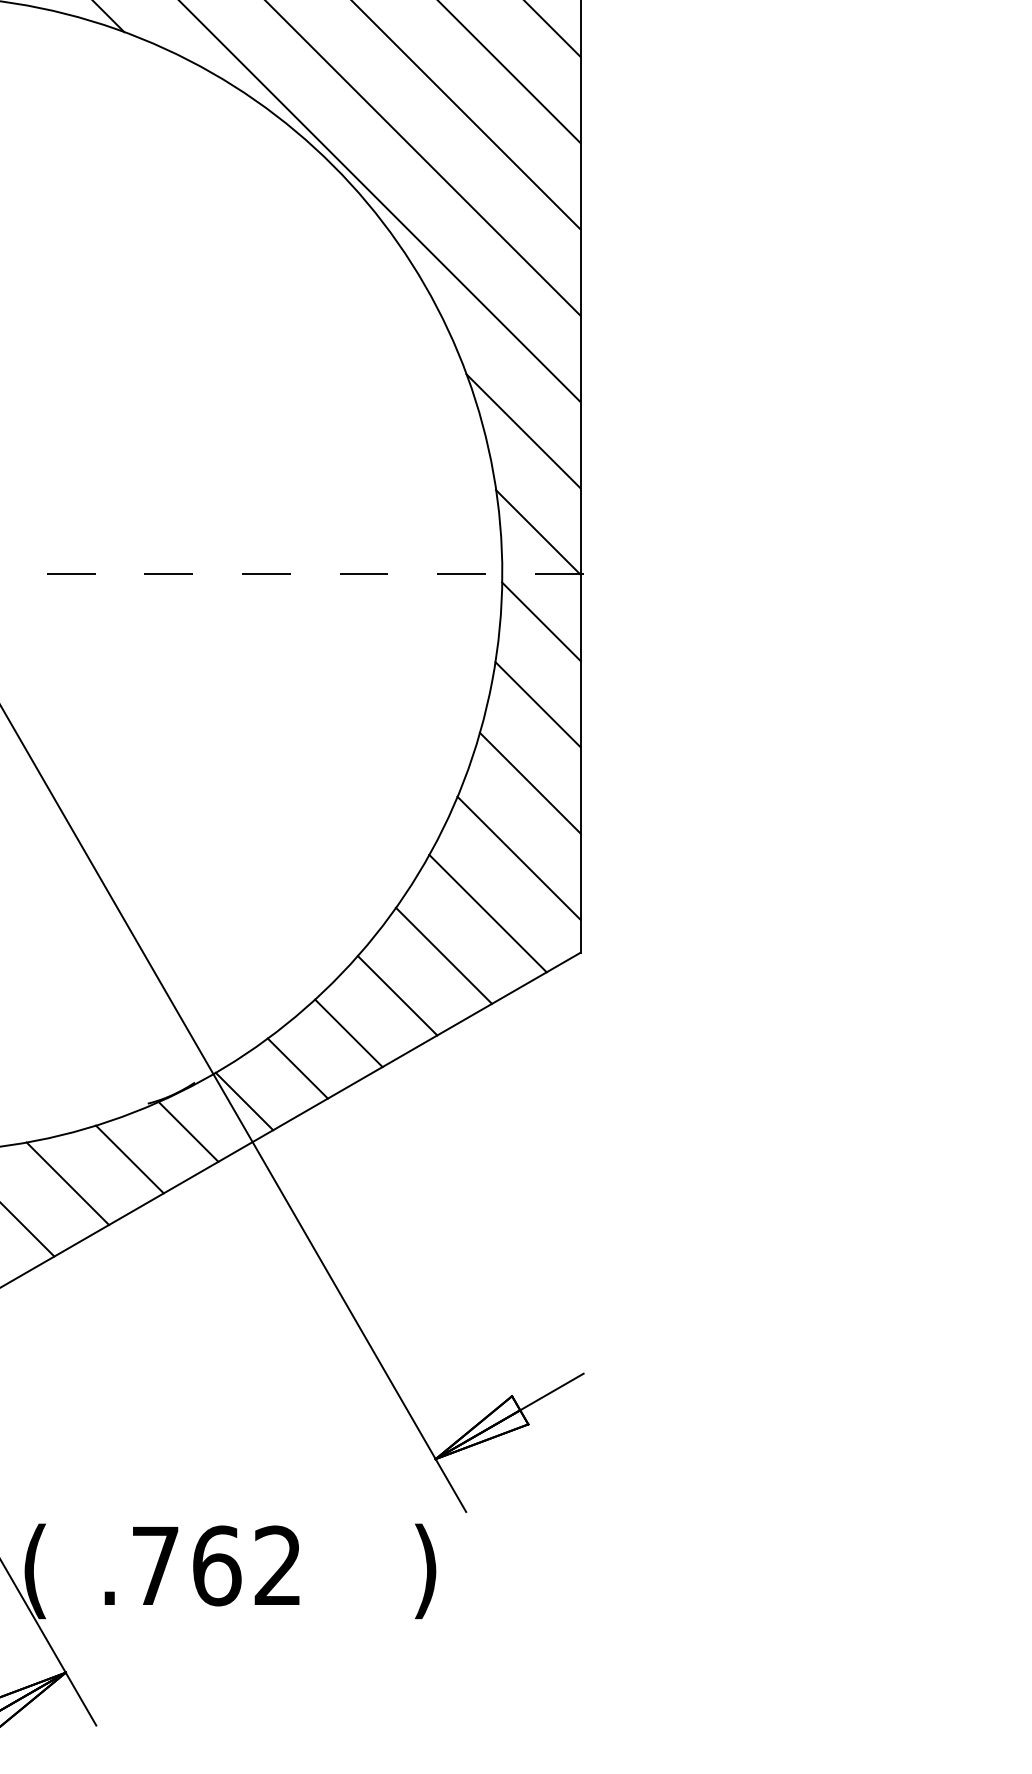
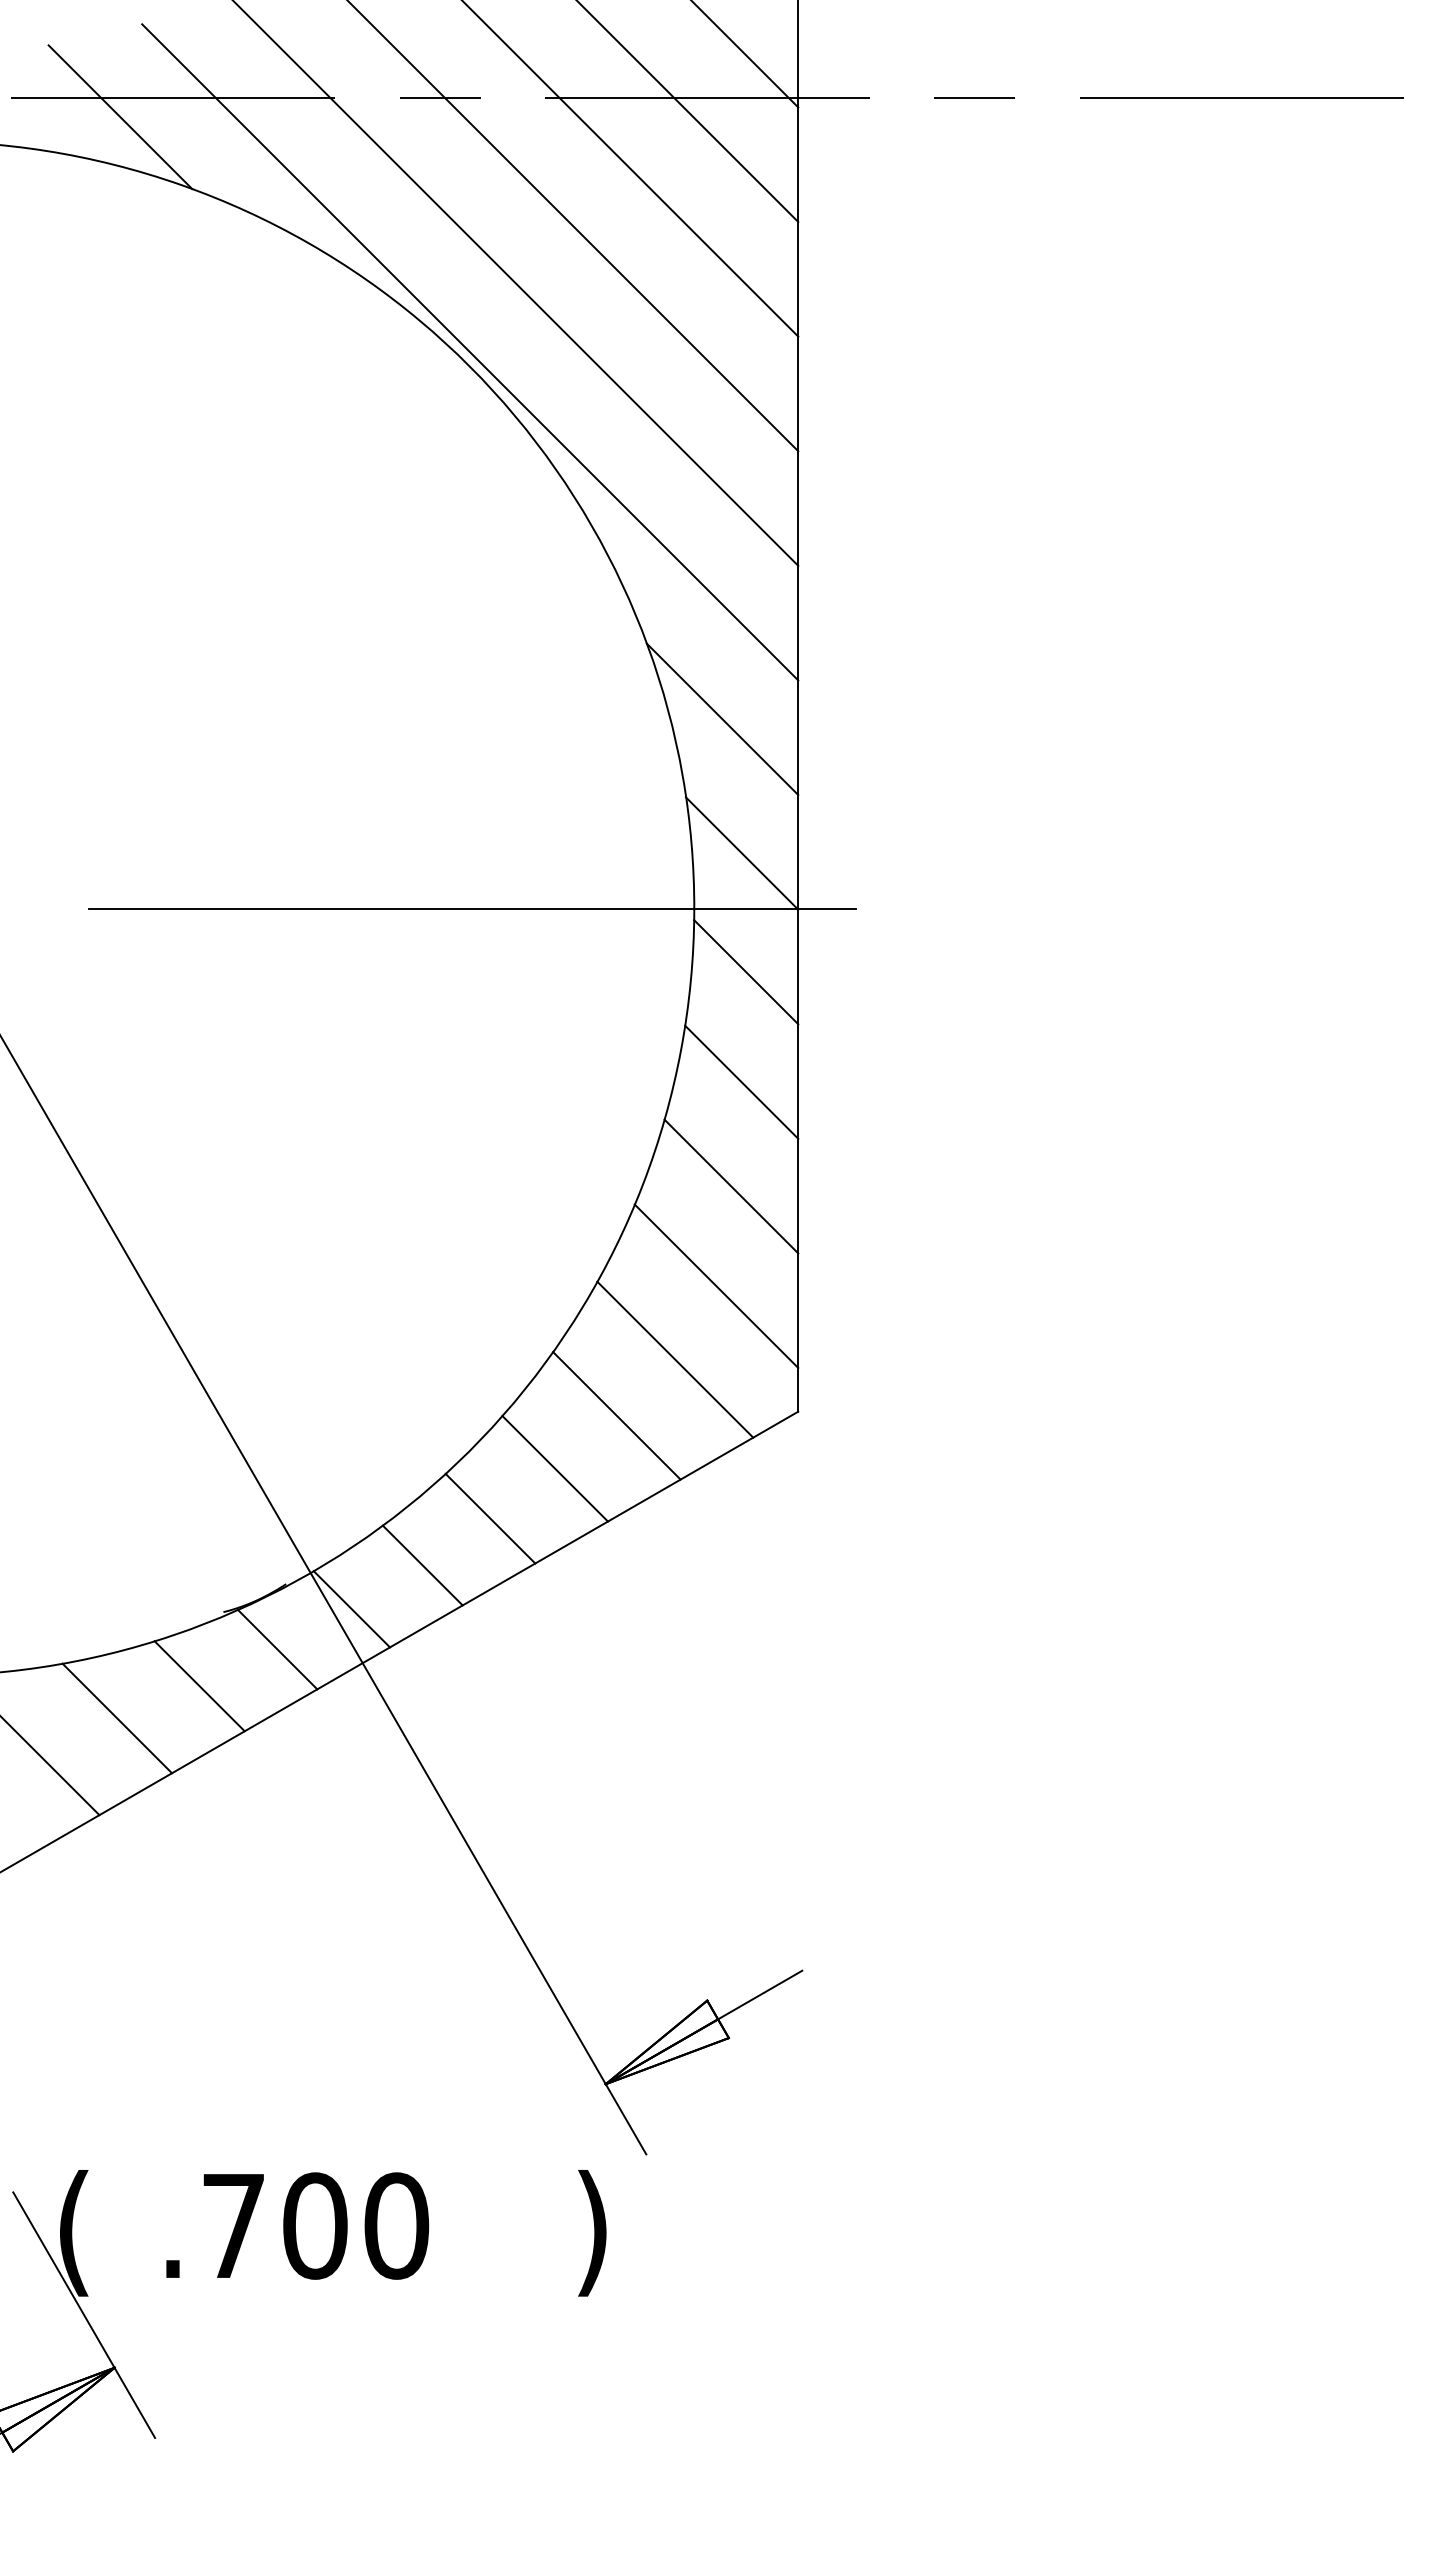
line: (336, 573) -> (473, 908), dashed -> solid
text: (247, 1565) -> (356, 2225), .762 -> .700

